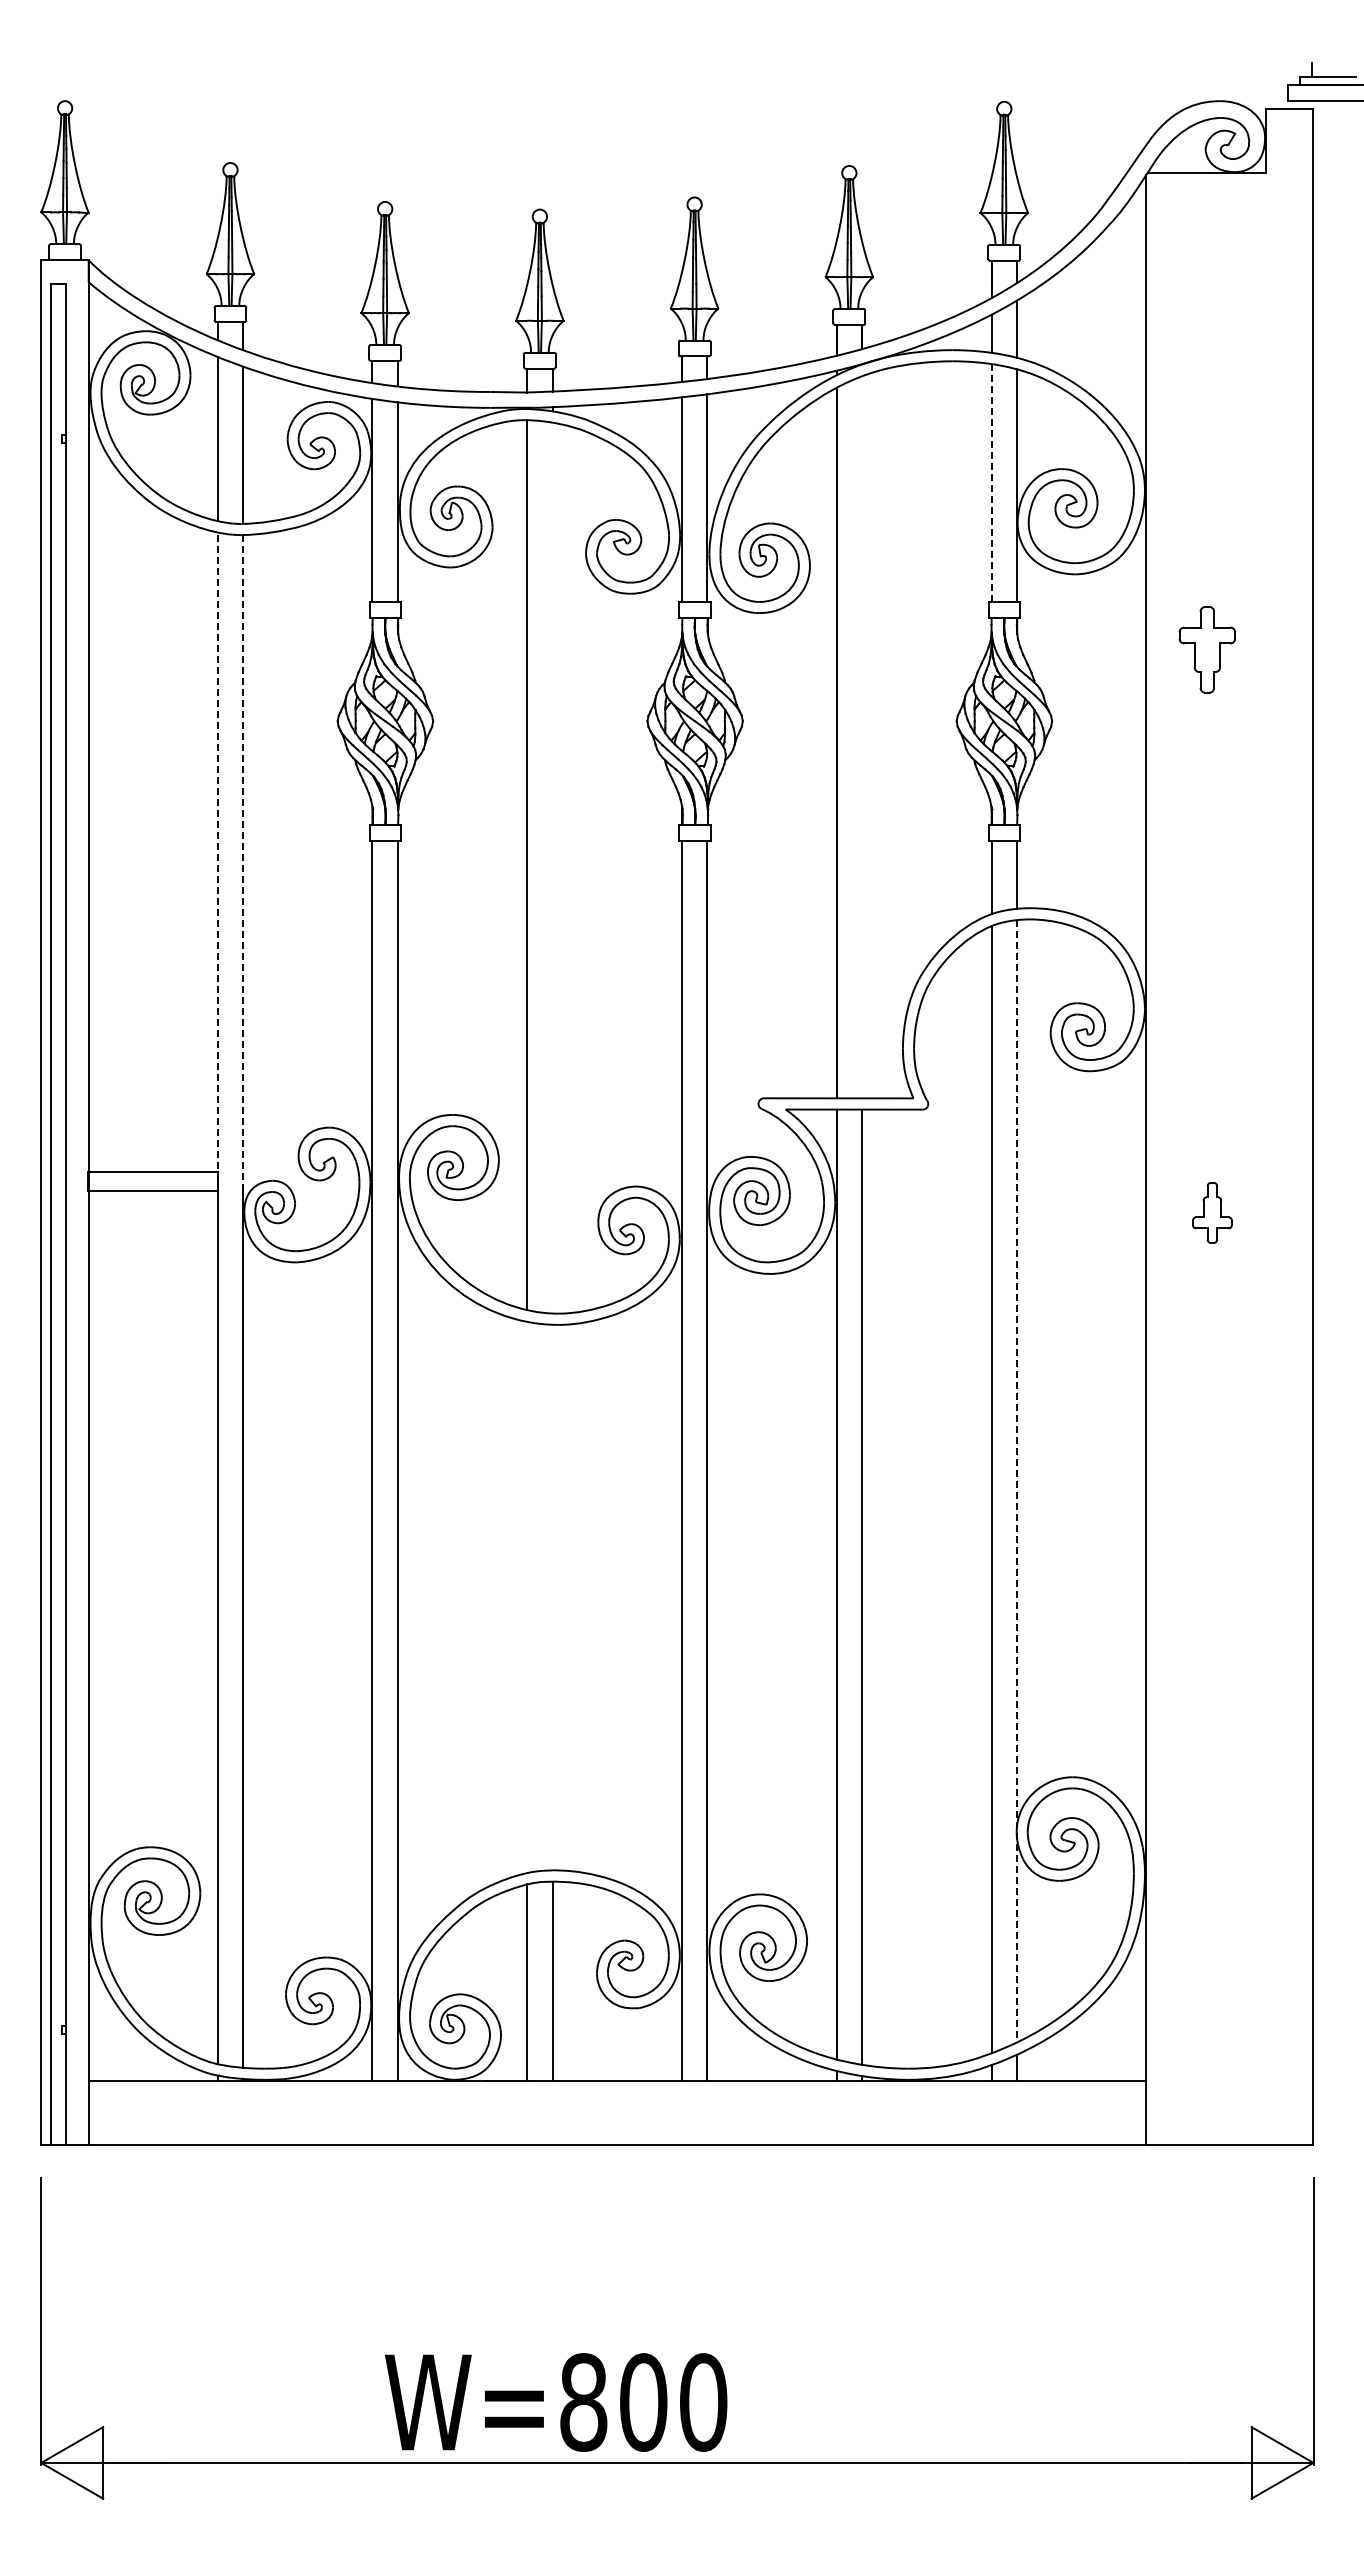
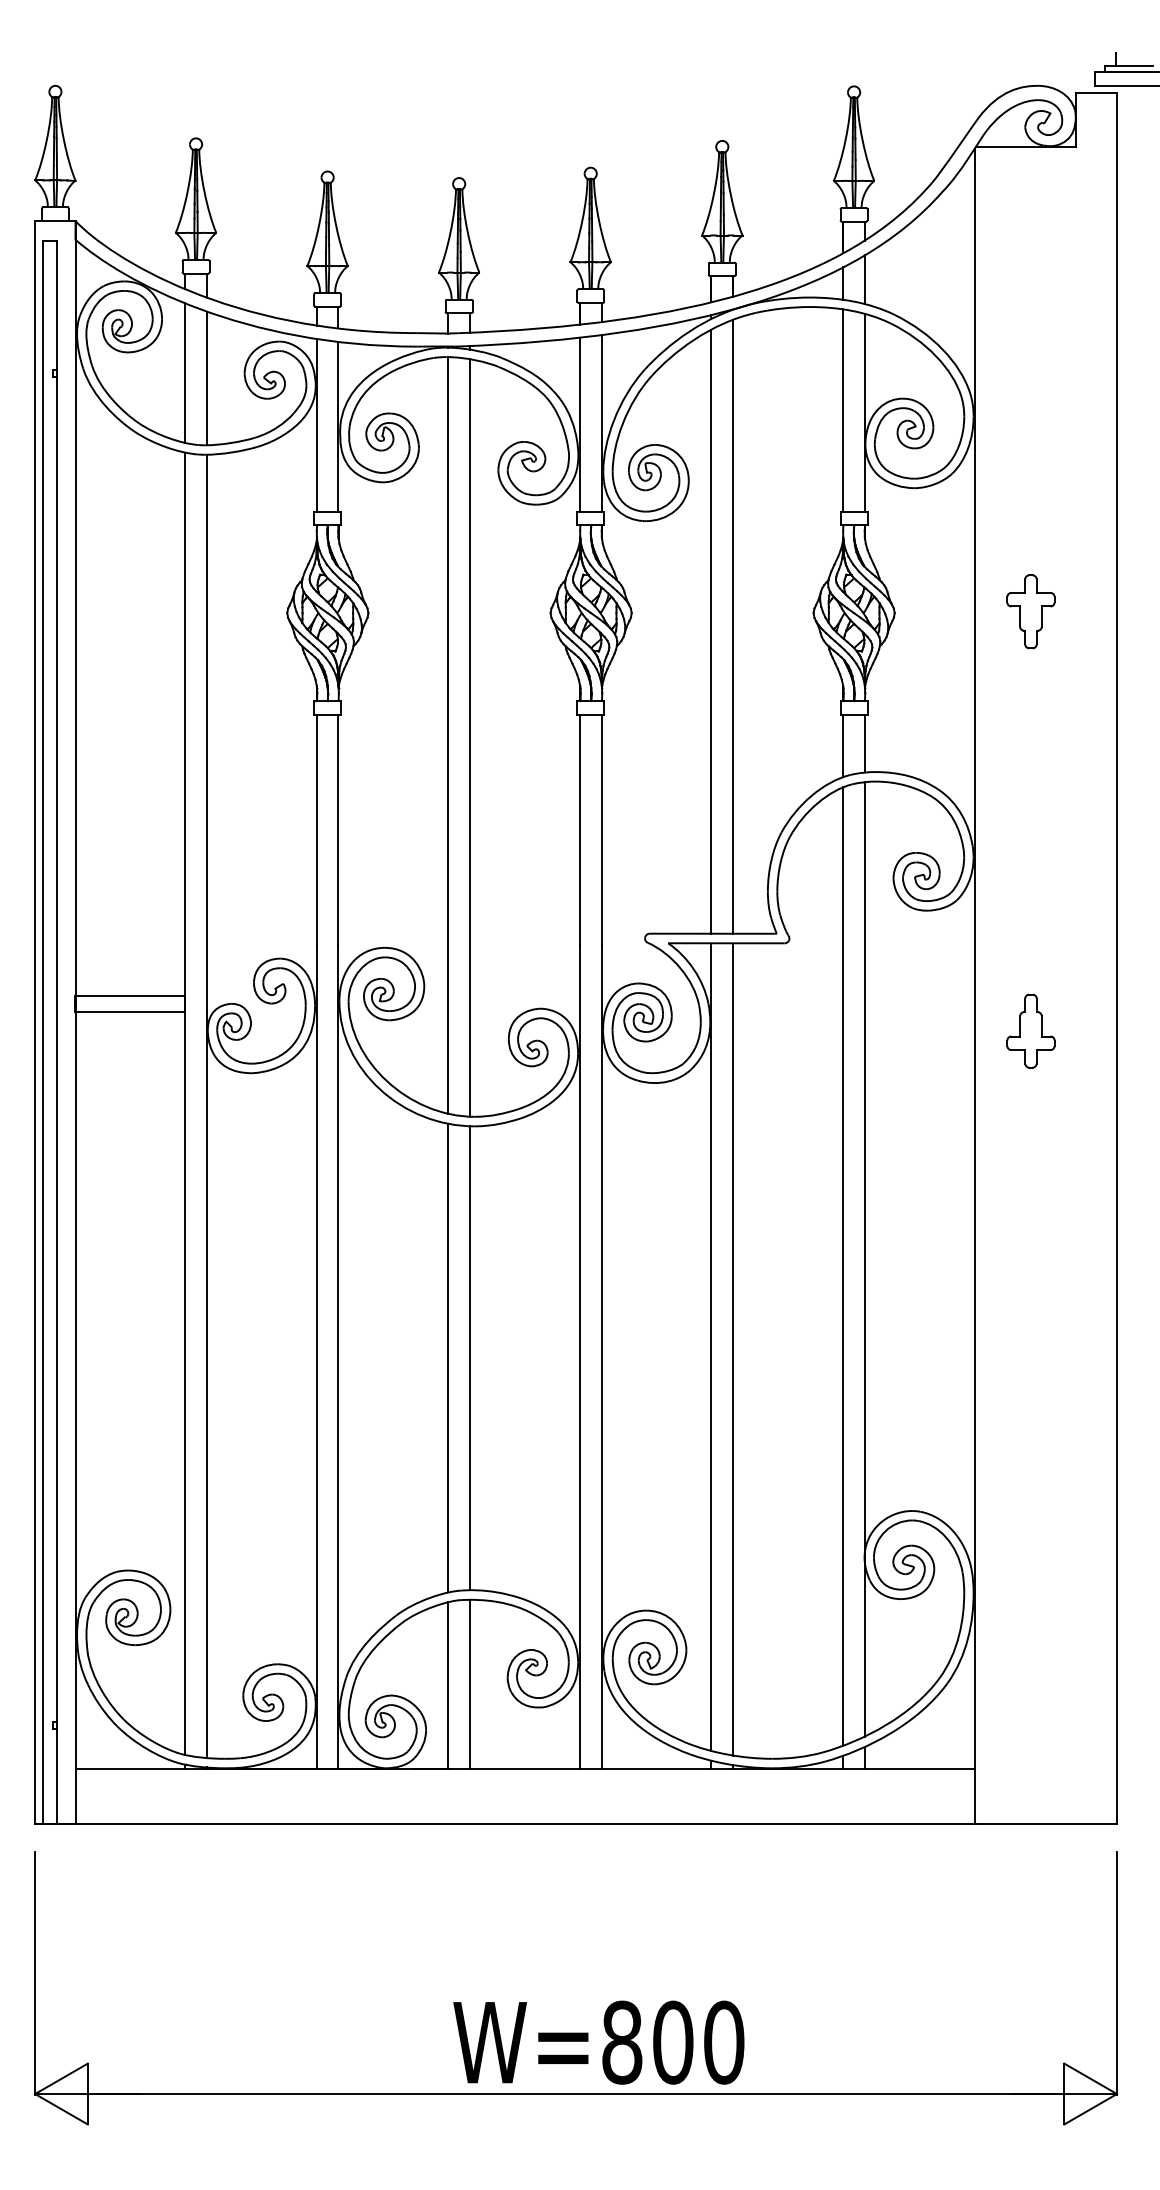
line: (991, 482) -> (843, 410), dashed -> solid
part: (1206, 649) -> (1030, 611), moved
line: (862, 737) -> (733, 626), added
line: (217, 861) -> (185, 732), dashed -> solid
line: (243, 862) -> (207, 733), dashed -> solid
line: (552, 867) -> (469, 737), added
part: (1212, 1212) -> (1031, 1030), size x1.43
line: (1017, 1481) -> (865, 1259), dashed -> solid
line: (527, 1597) -> (448, 1358), added
line: (552, 1597) -> (469, 1358), added
text: (556, 2402) -> (599, 2042), moved

